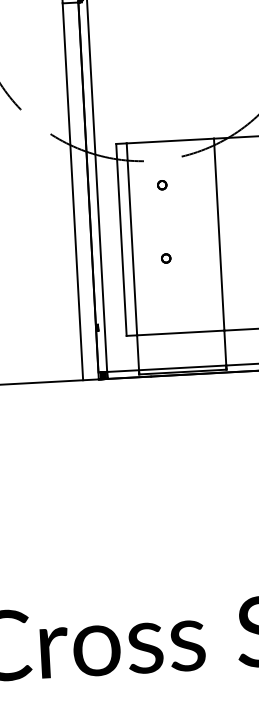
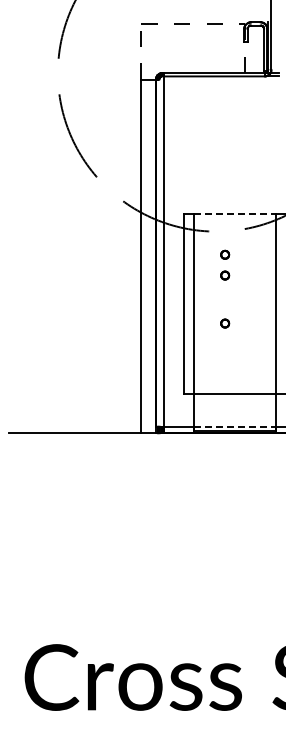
line: (169, 140) -> (234, 213), solid -> dashed
part: (163, 207) -> (225, 275), added
line: (182, 367) -> (234, 426), solid -> dashed

